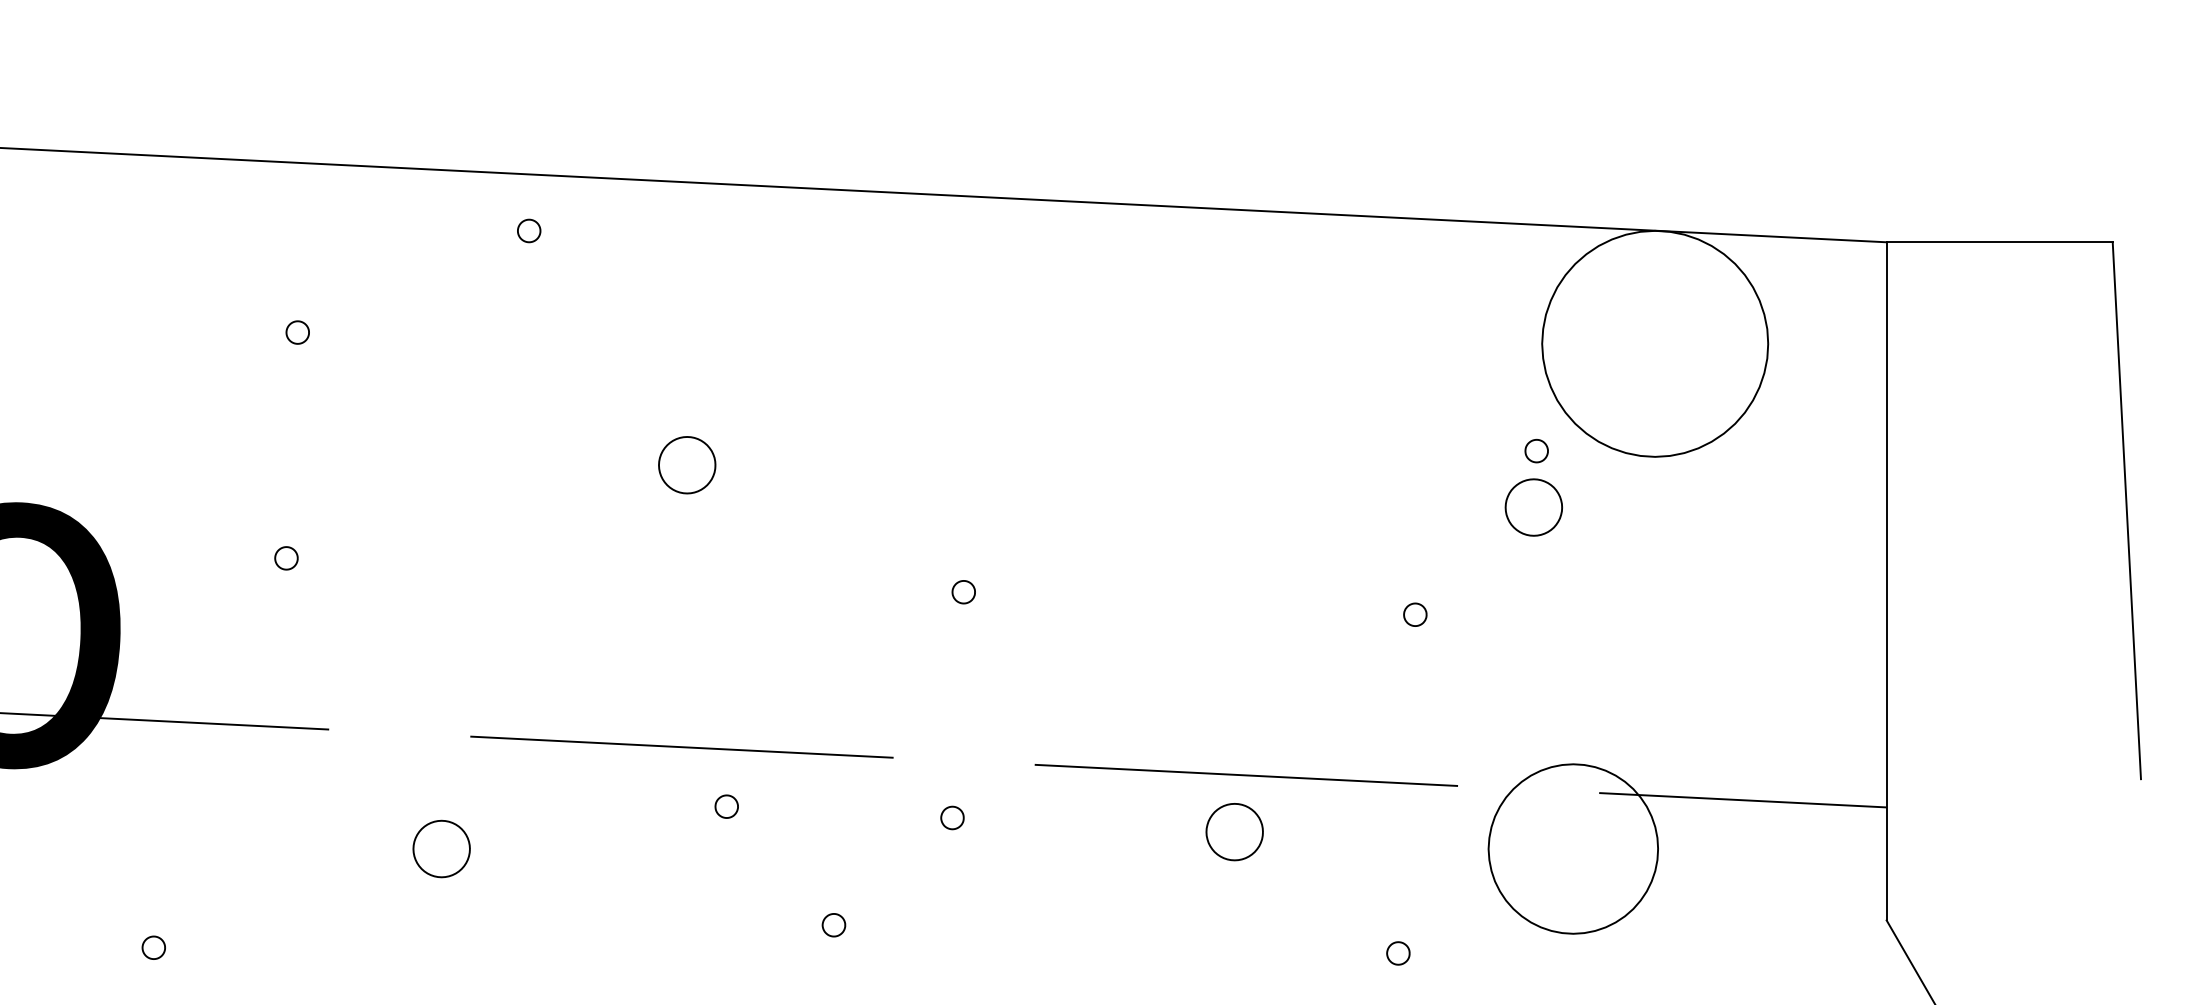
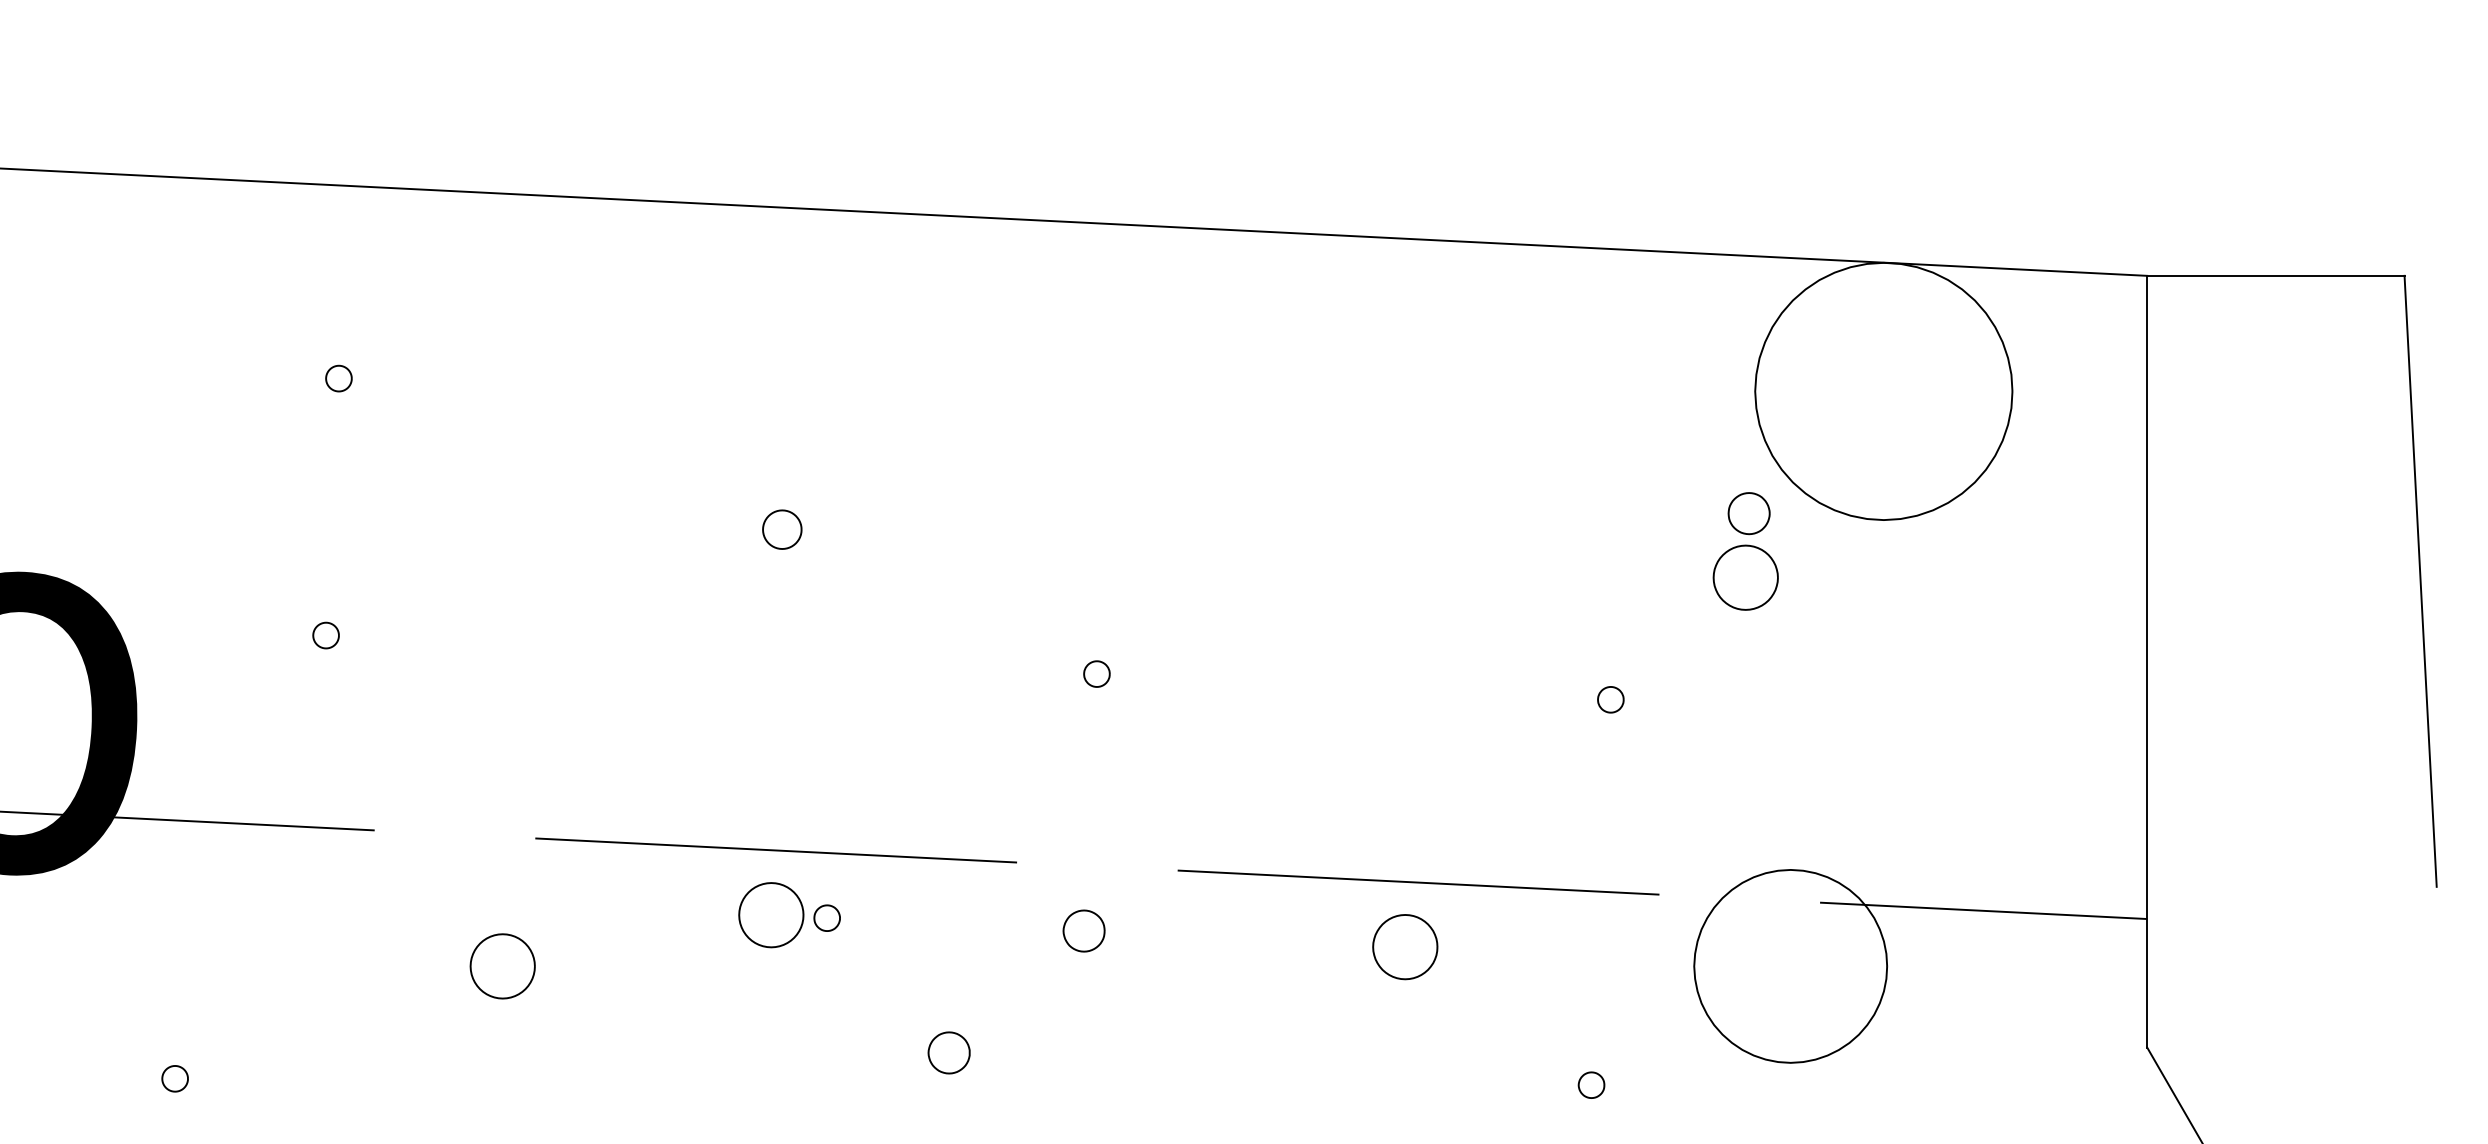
part: (529, 230) -> (602, 262), removed
part: (1536, 450) -> (1748, 512), size x1.6
part: (687, 465) -> (782, 529), size x0.6
part: (677, 803) -> (771, 914), added
part: (952, 817) -> (1084, 930), size x1.6
part: (833, 925) -> (948, 1053), size x1.6

